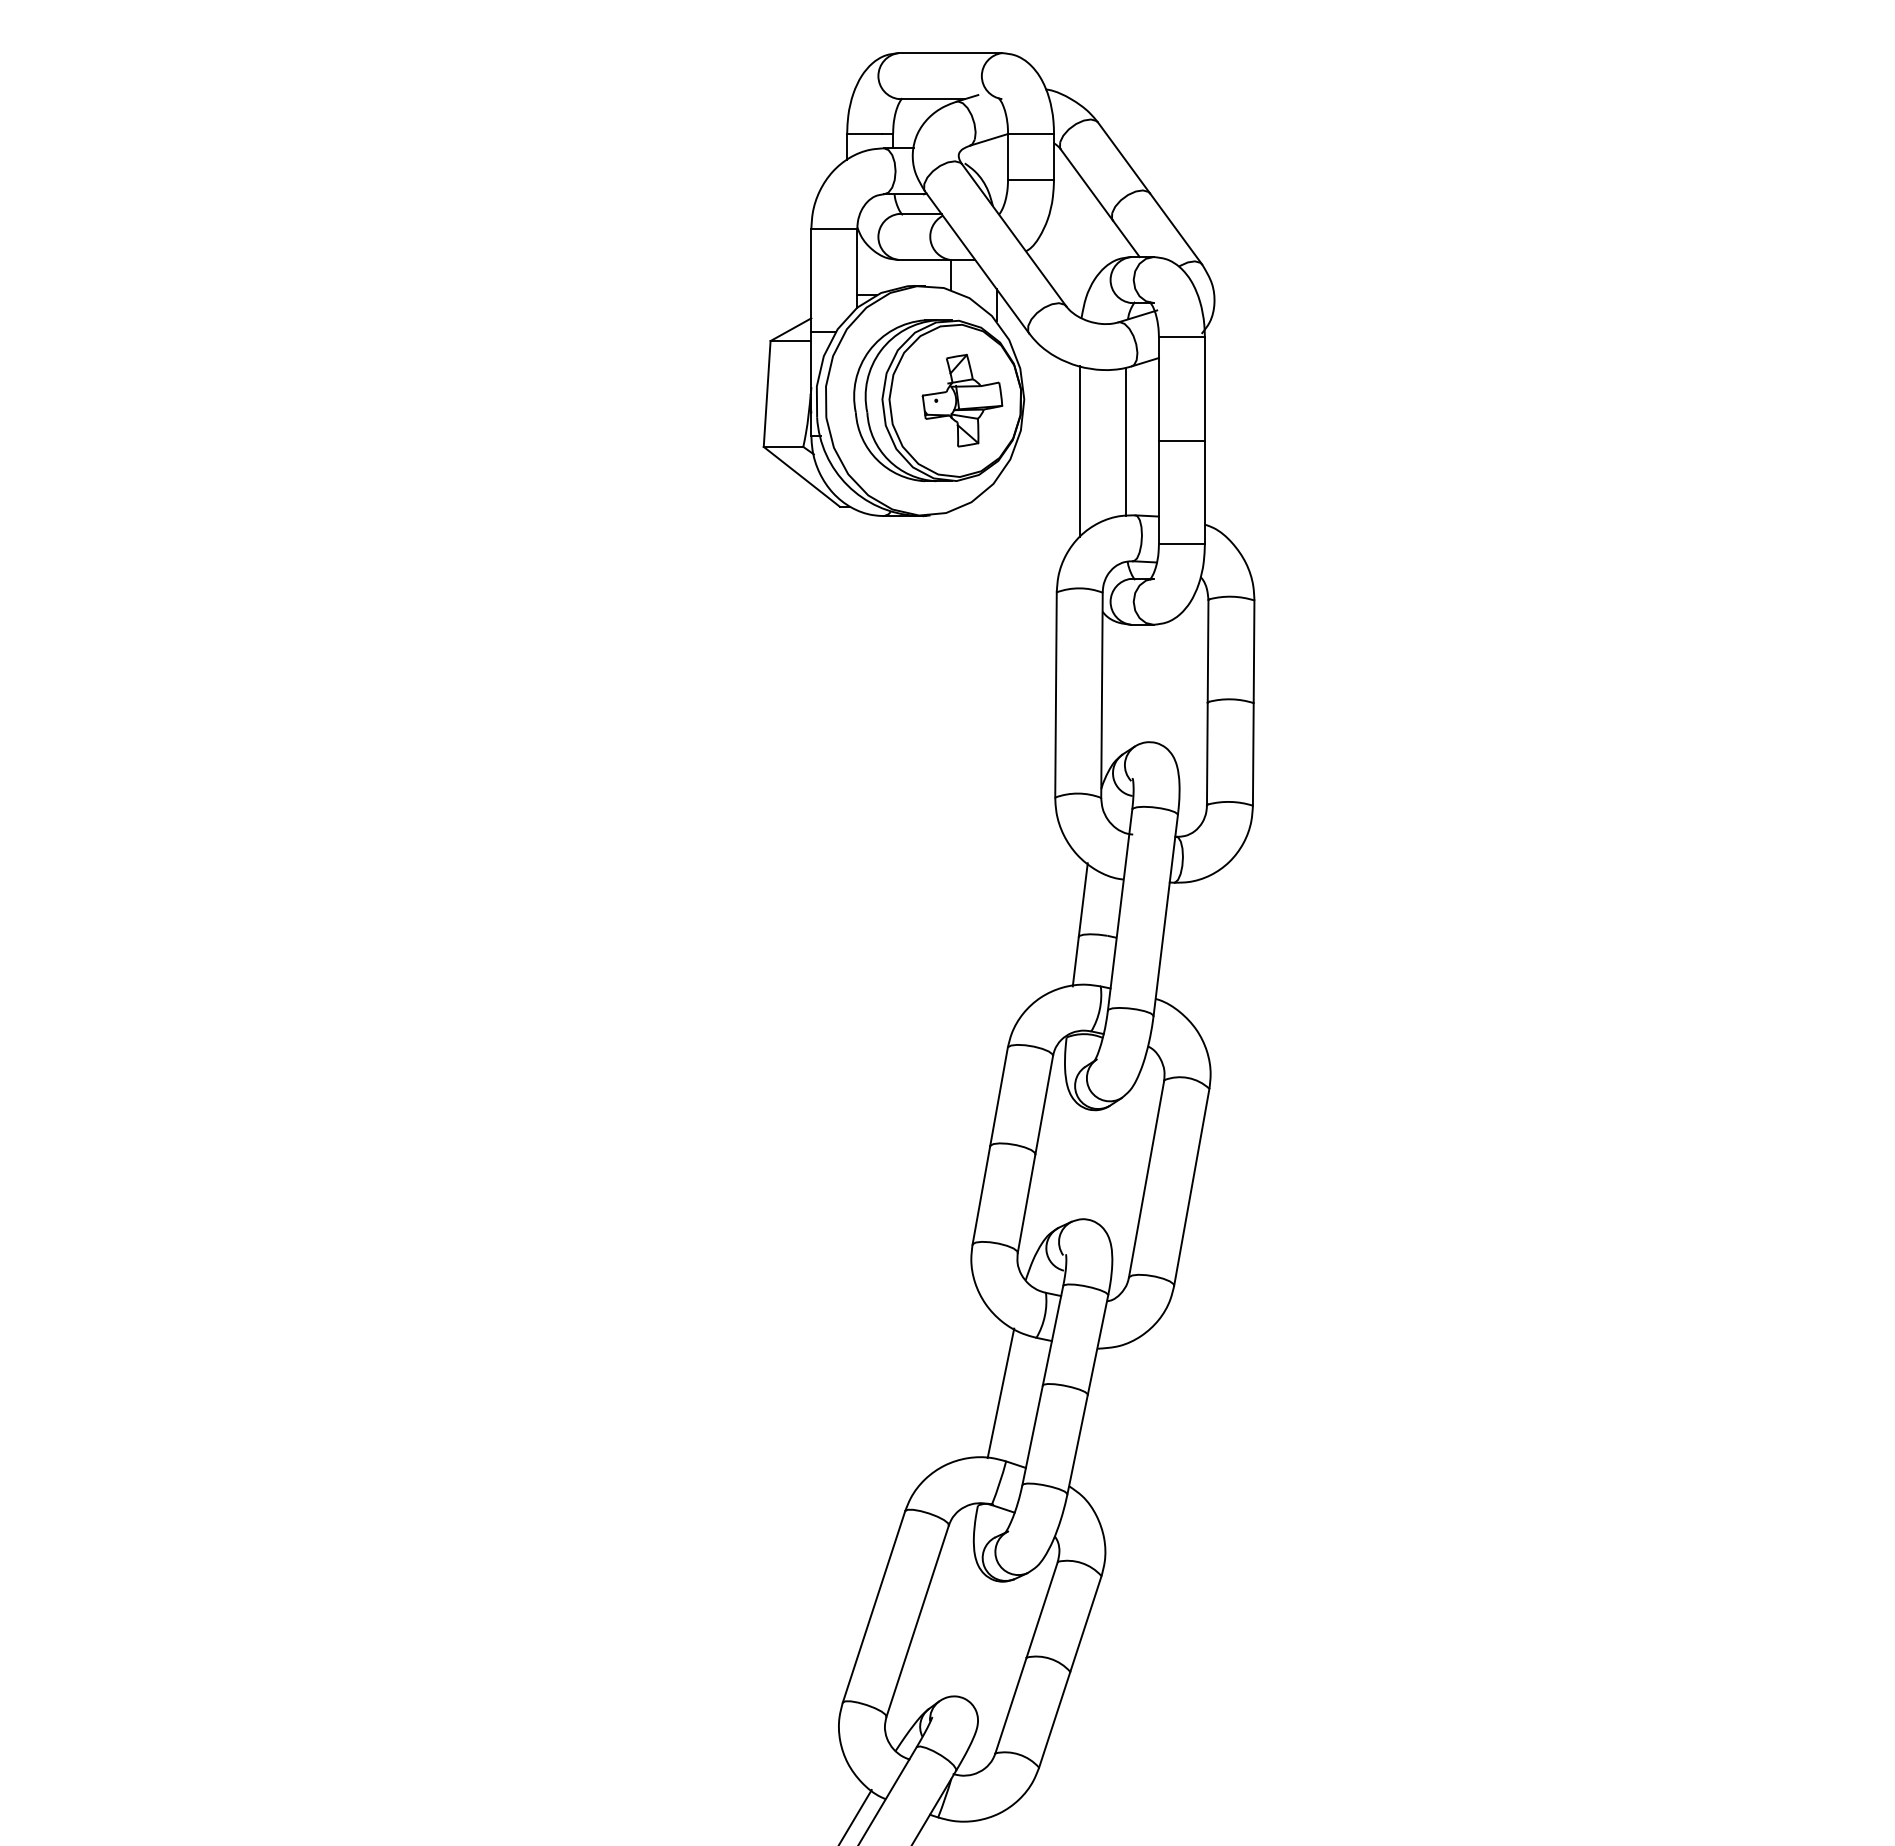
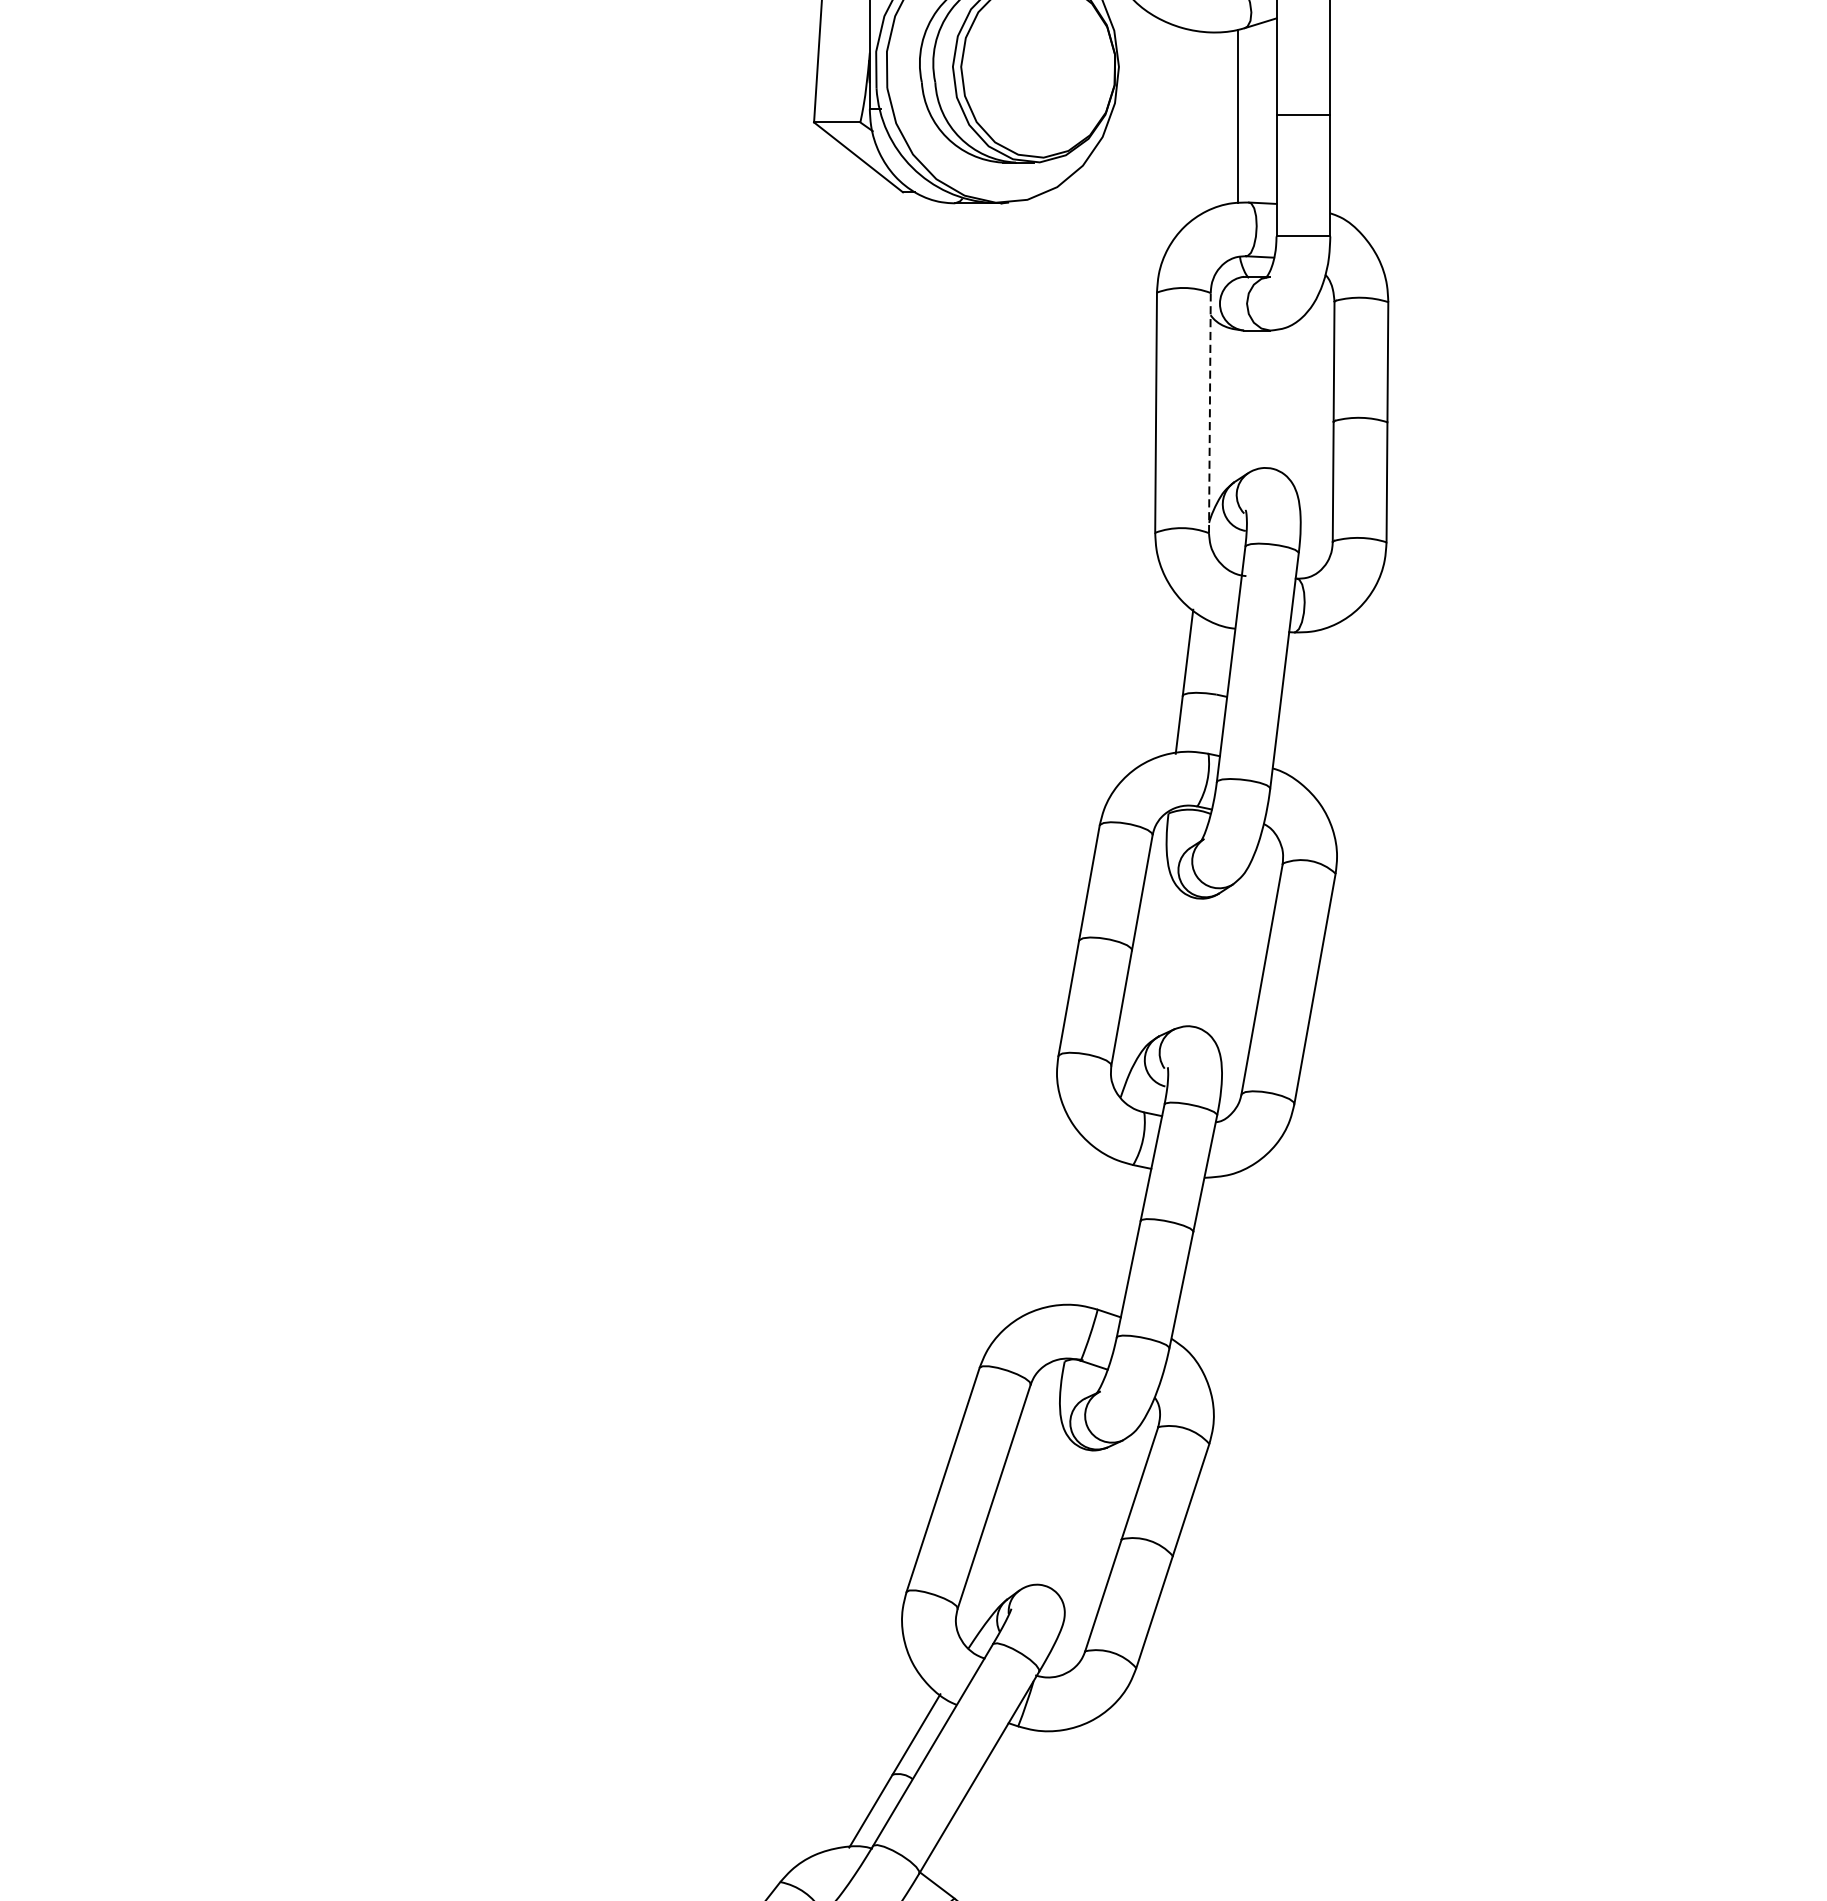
part: (962, 400) -> (1046, 68), removed
line: (1079, 451) -> (1183, 127), removed
line: (1101, 695) -> (1209, 413), solid -> dashed
line: (1000, 1393) -> (1091, 1230), removed

